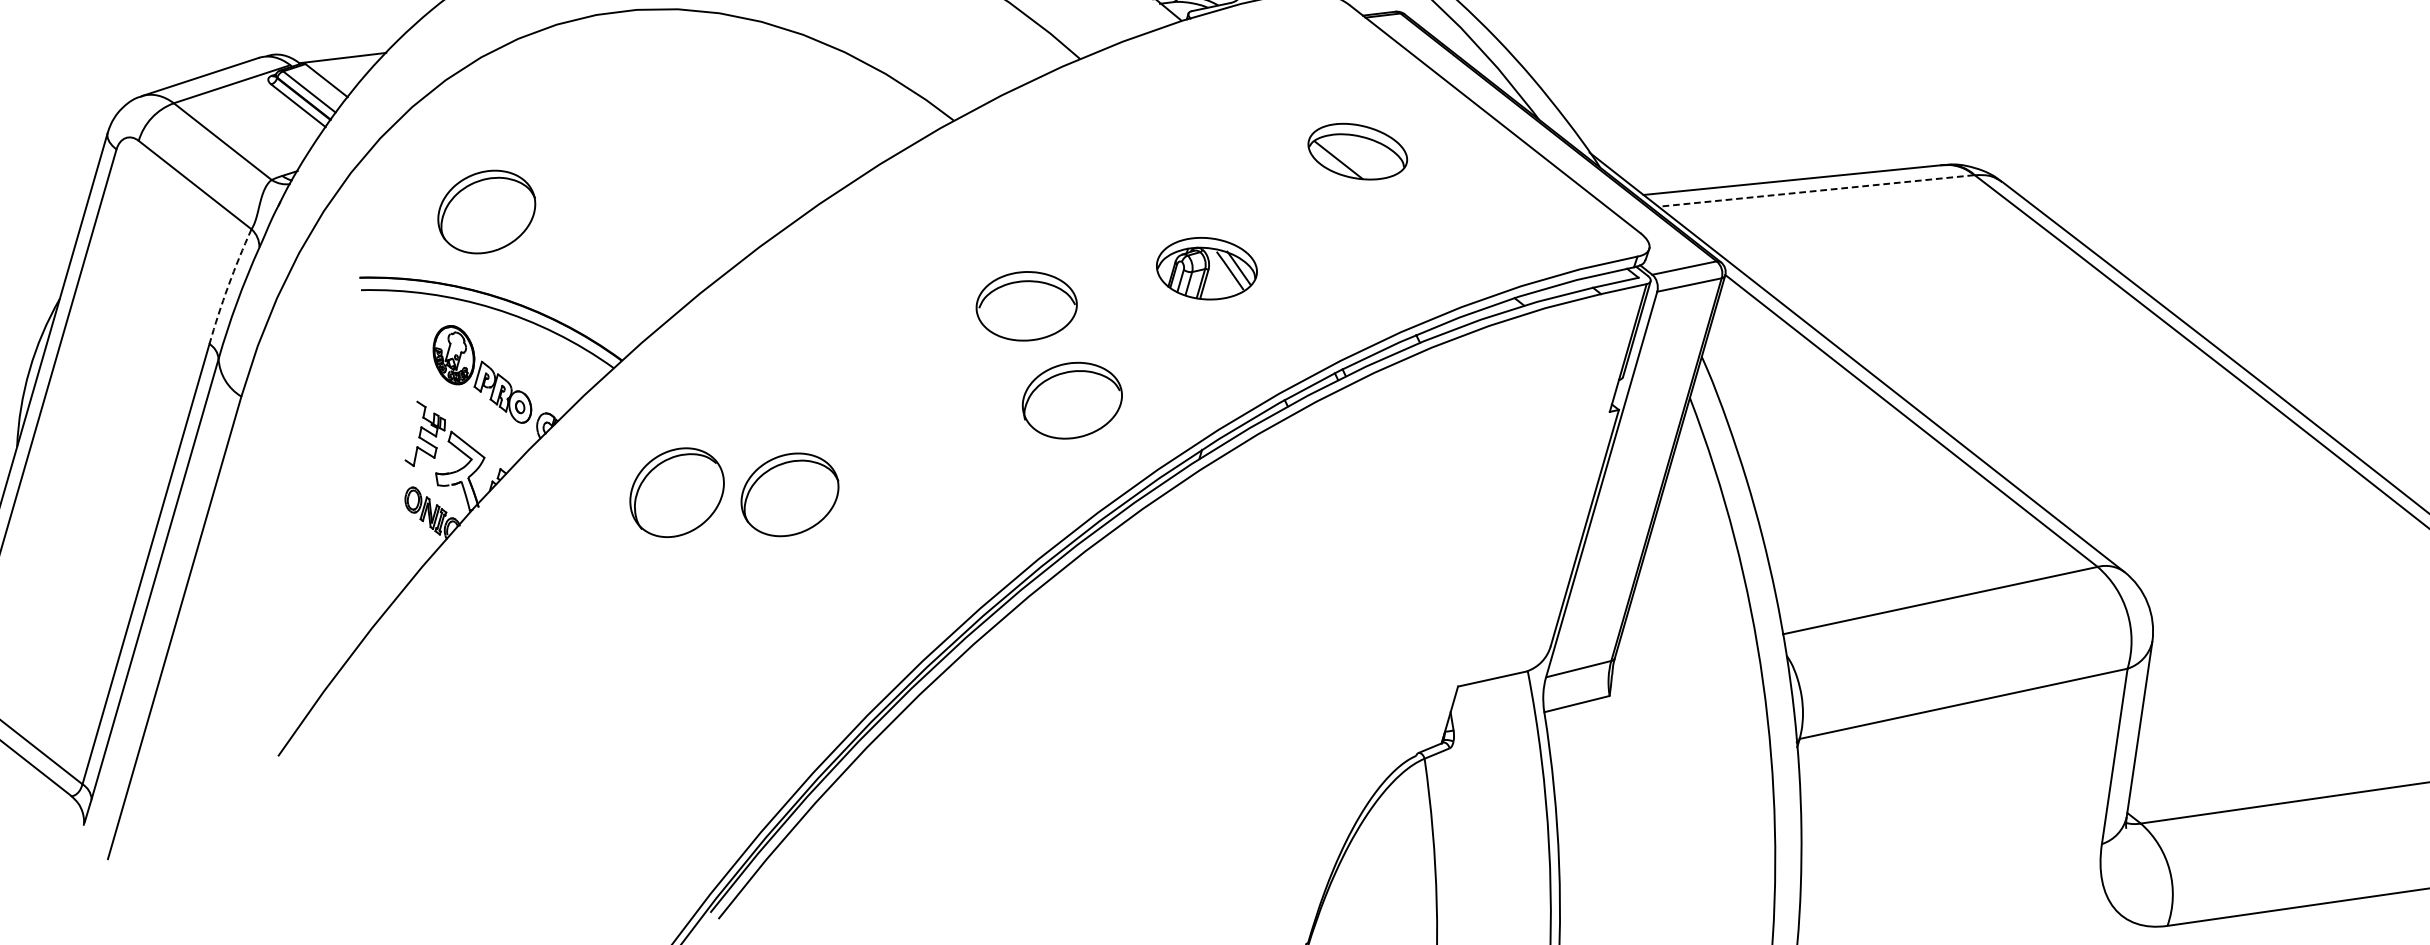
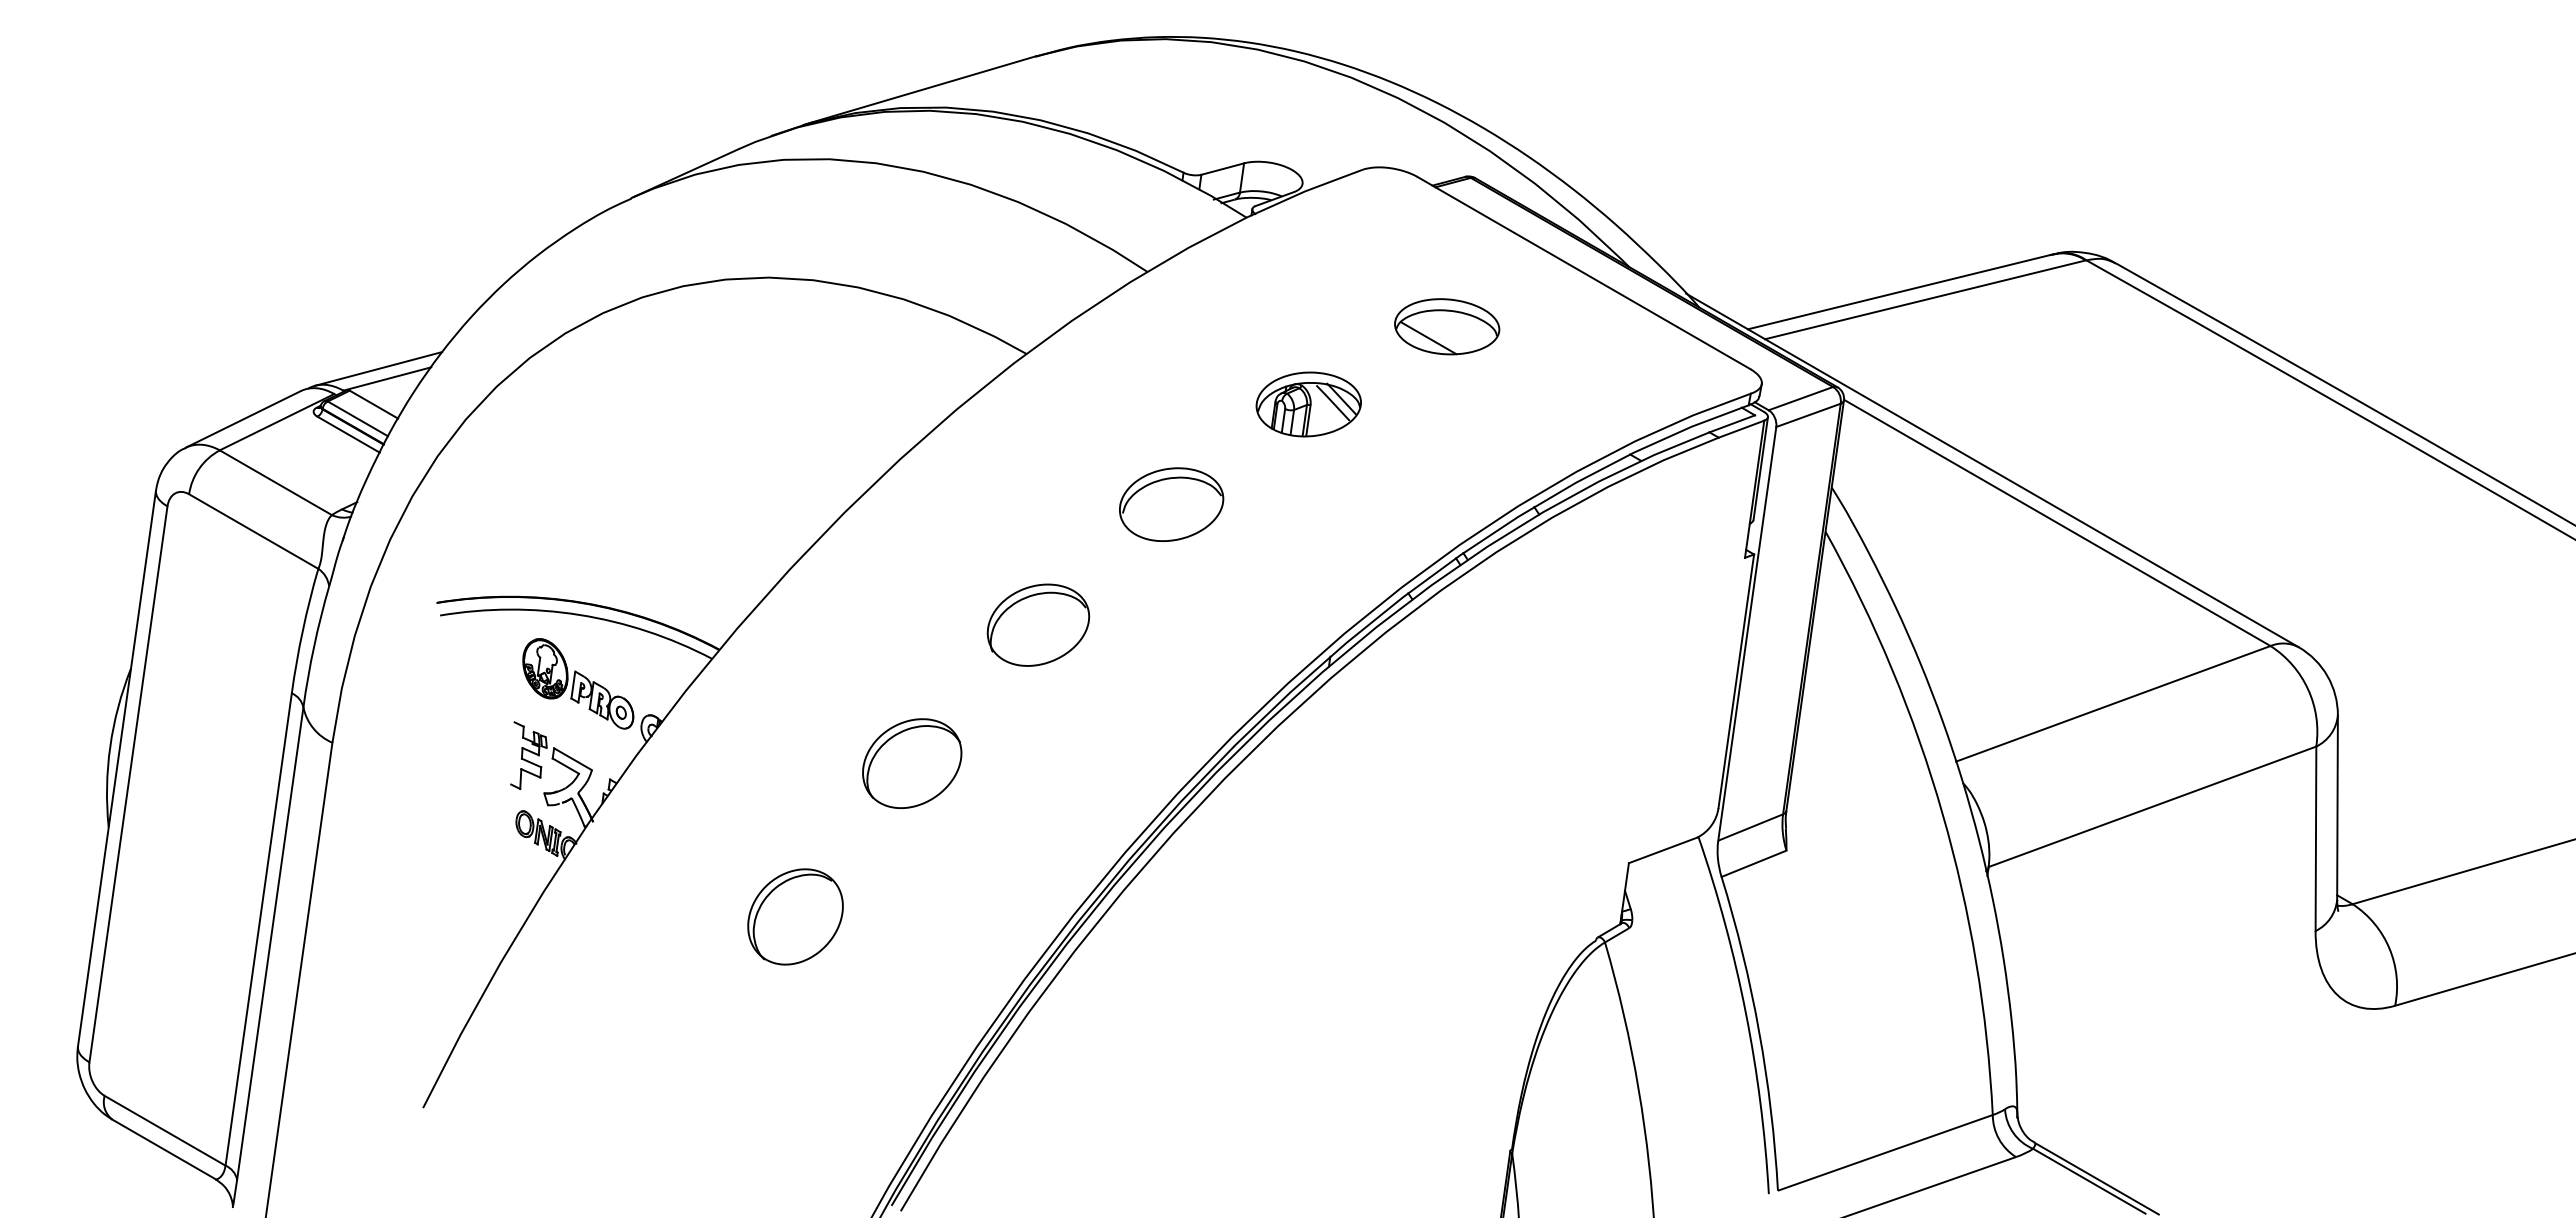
line: (335, 46) -> (378, 368), added
line: (1815, 190) -> (1924, 299), dashed -> solid
part: (487, 212) -> (558, 516), removed
part: (1206, 268) -> (1308, 404), moved
arc: (228, 285) -> (302, 630), dashed -> solid
part: (1026, 306) -> (1171, 504), moved
part: (1072, 400) -> (1038, 624), moved
part: (677, 492) -> (795, 916), moved

